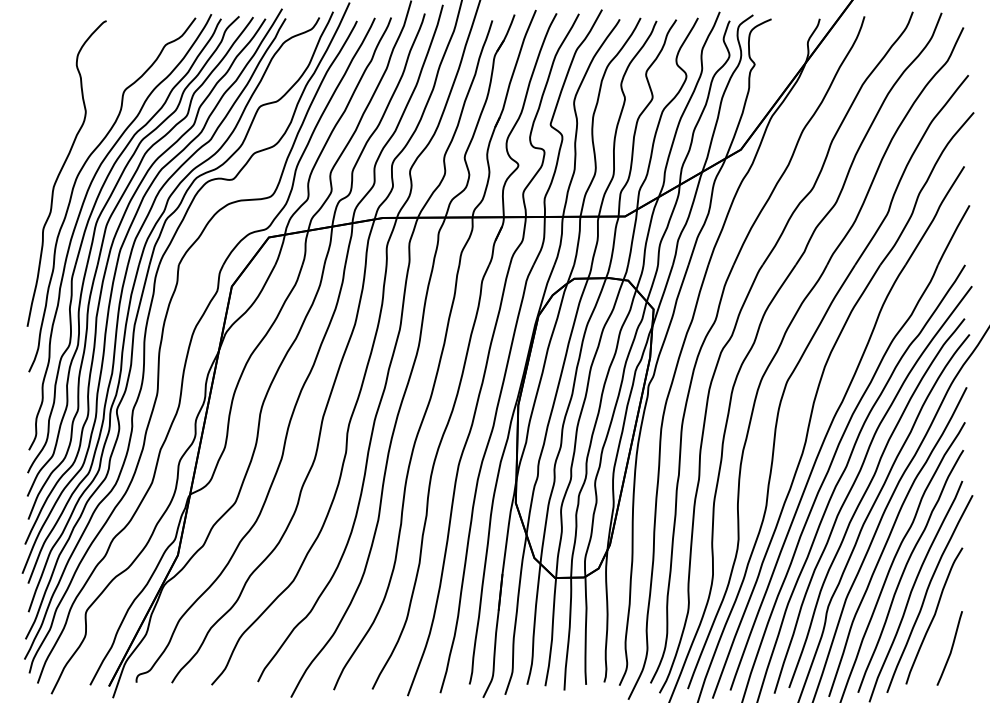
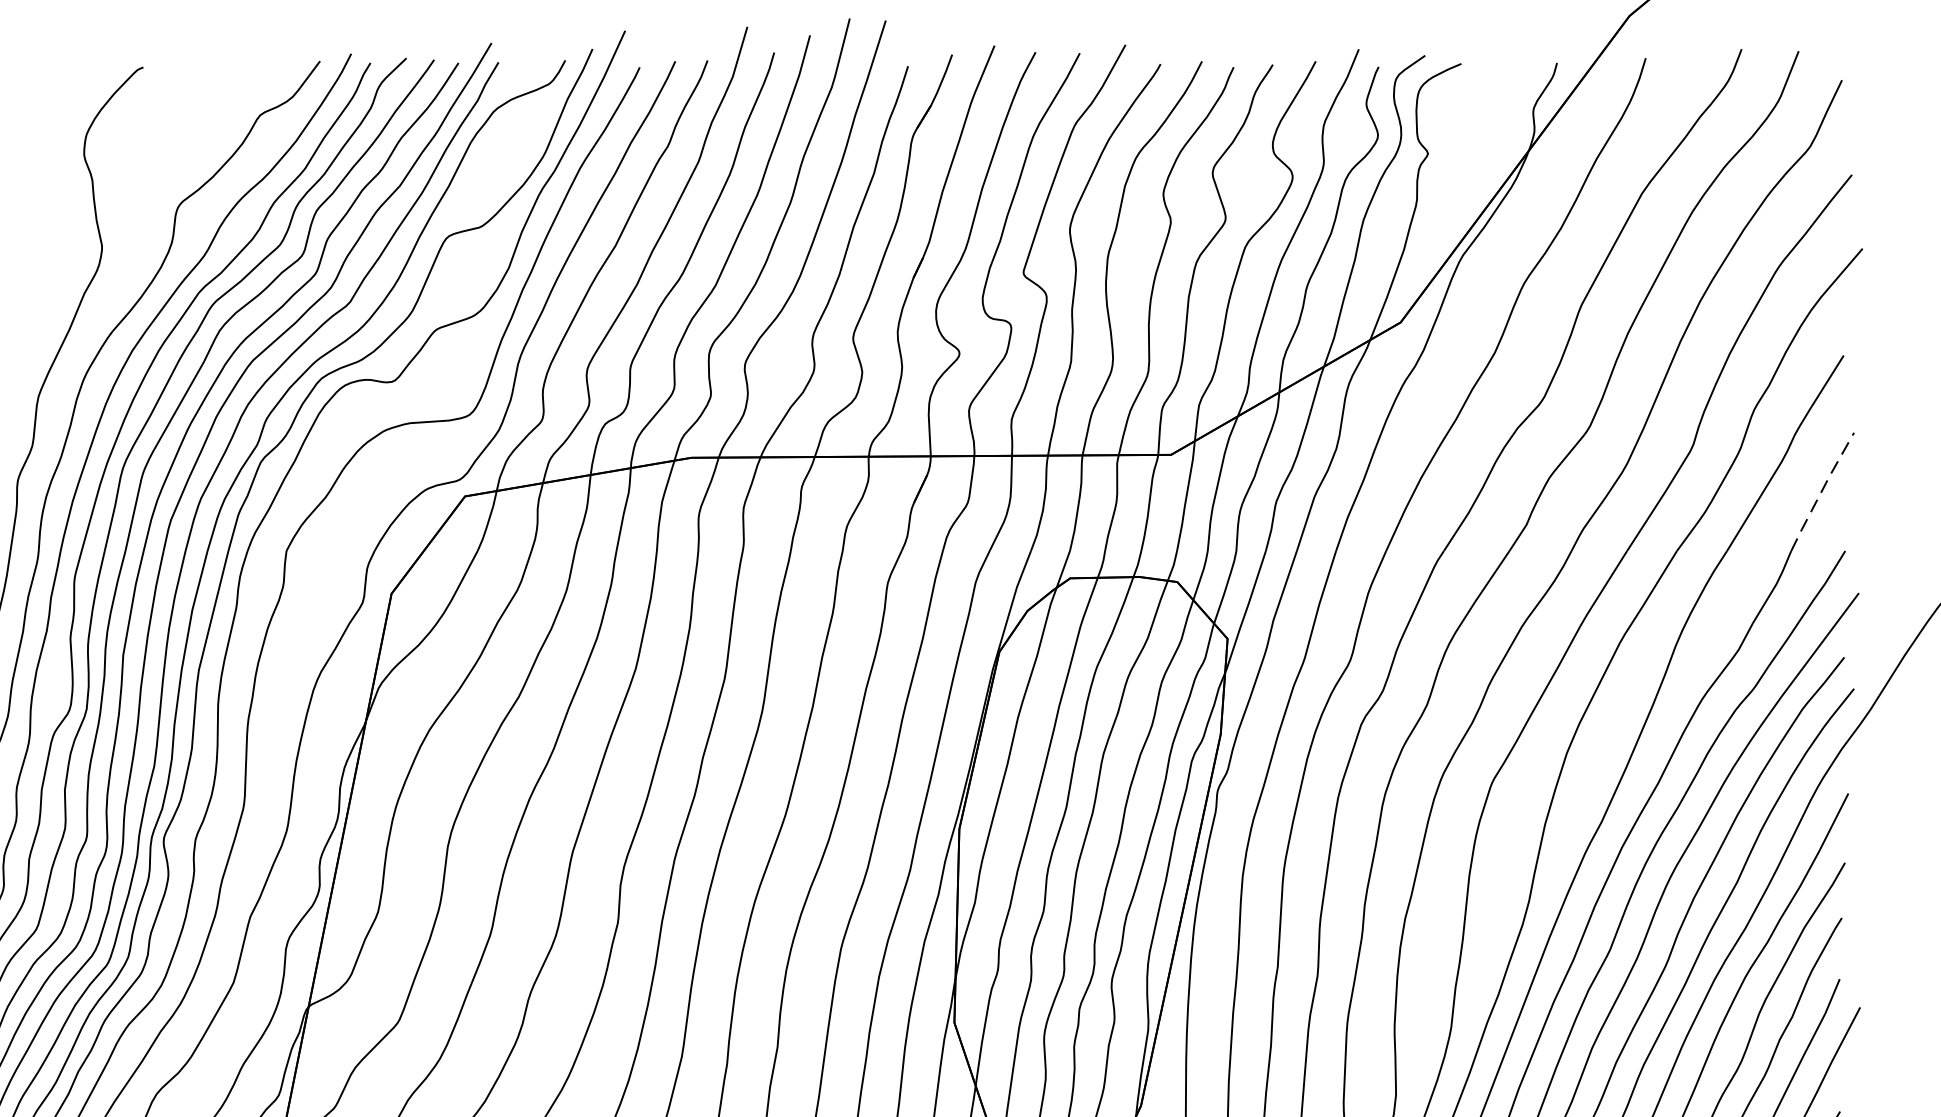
line: (953, 235) -> (1822, 492), solid -> dashed

